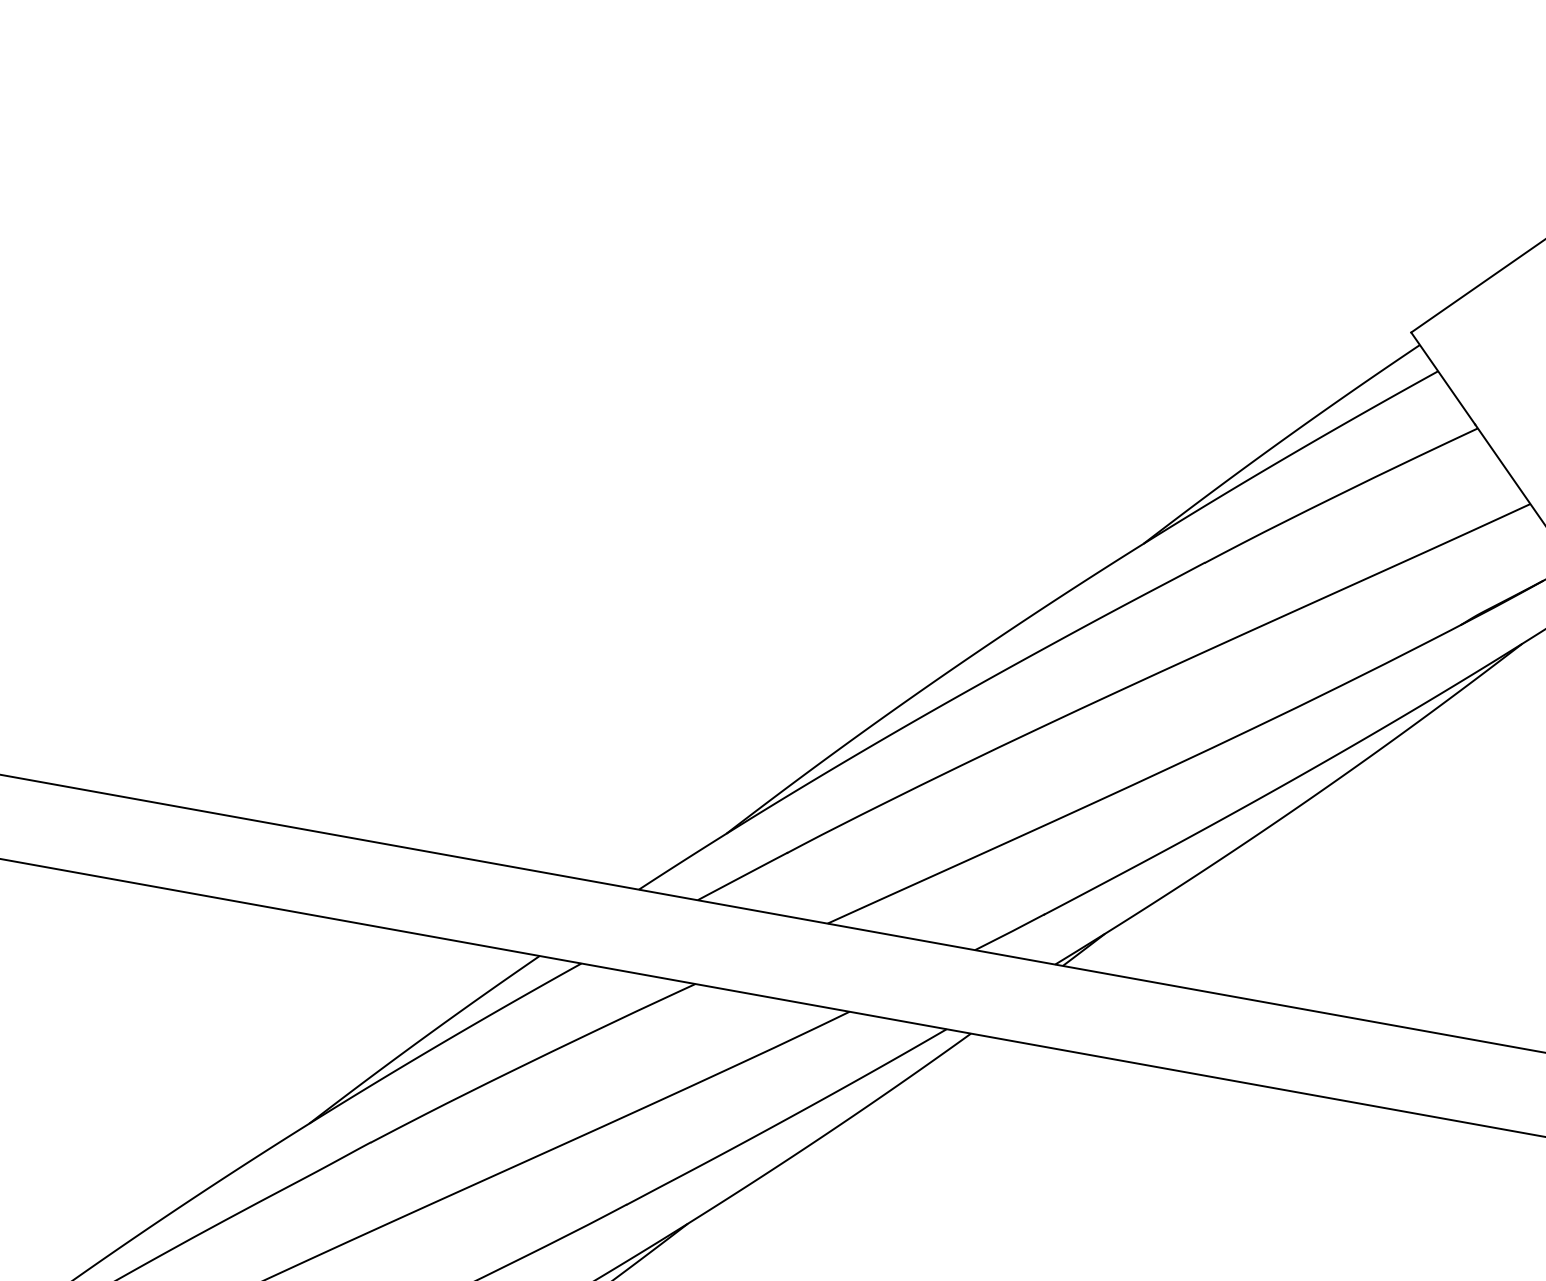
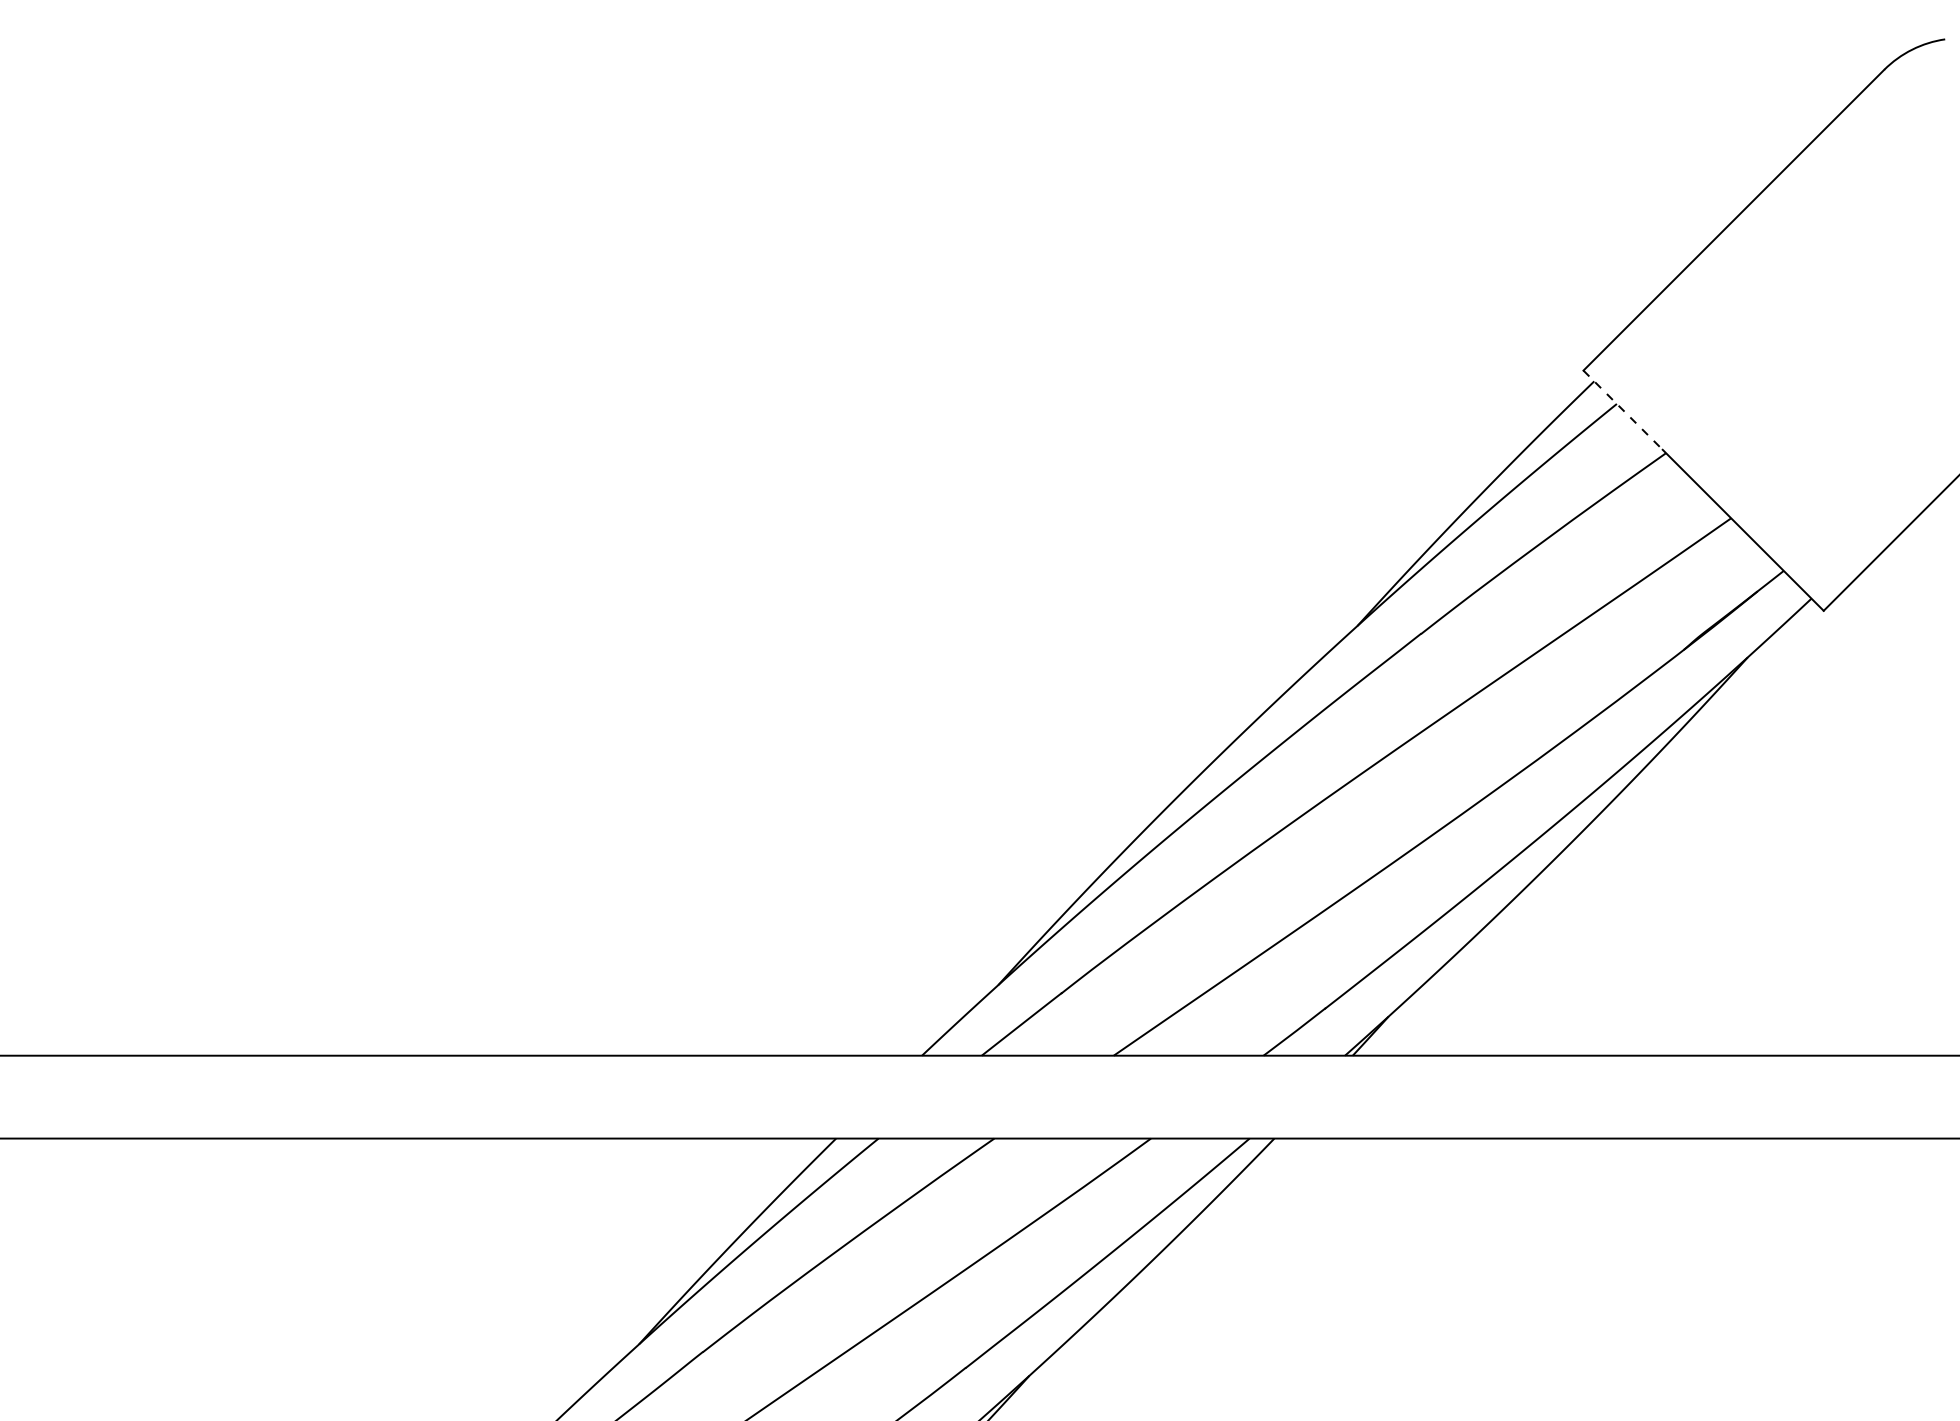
line: (1443, 378) -> (1623, 410), solid -> dashed

